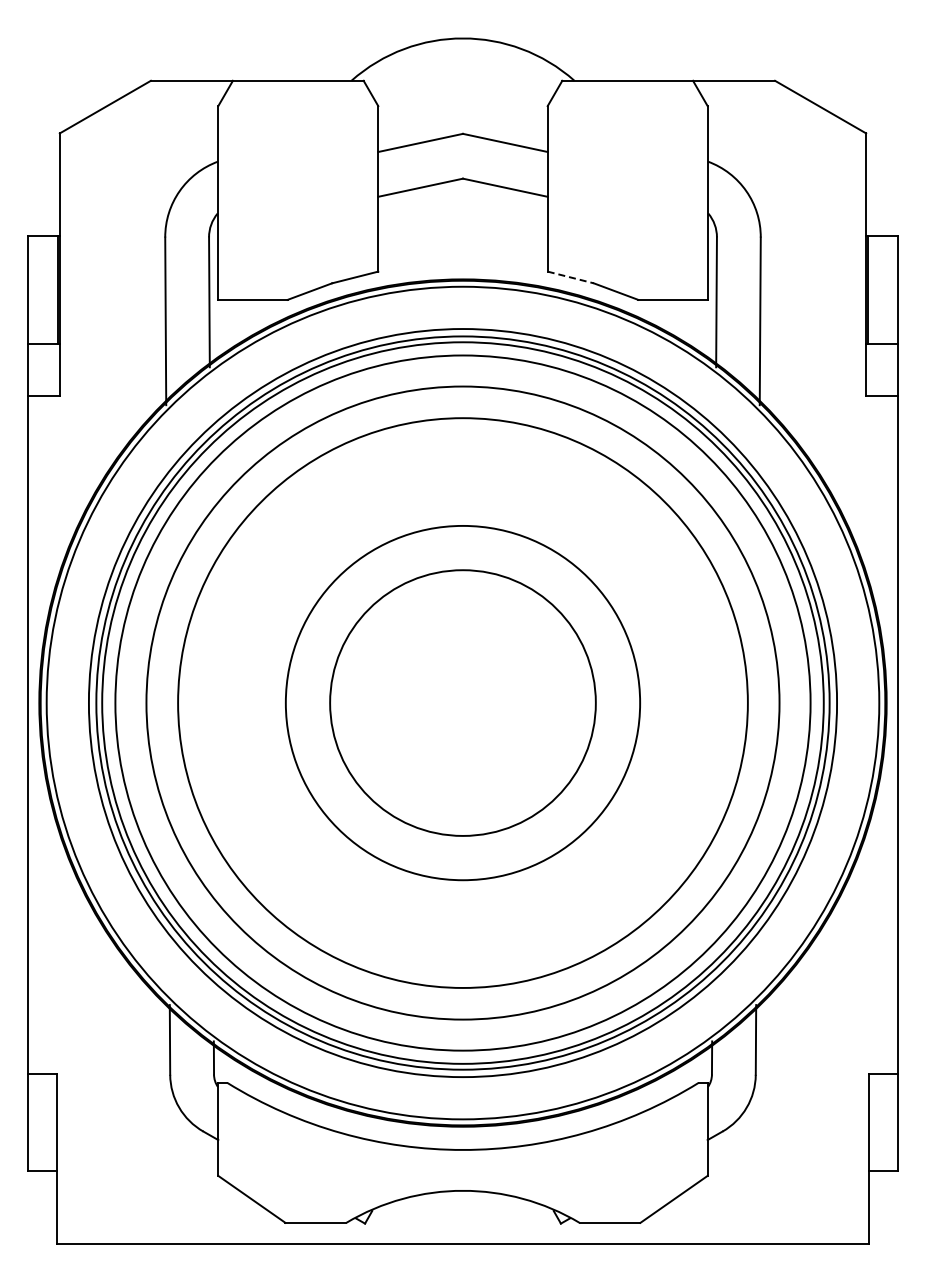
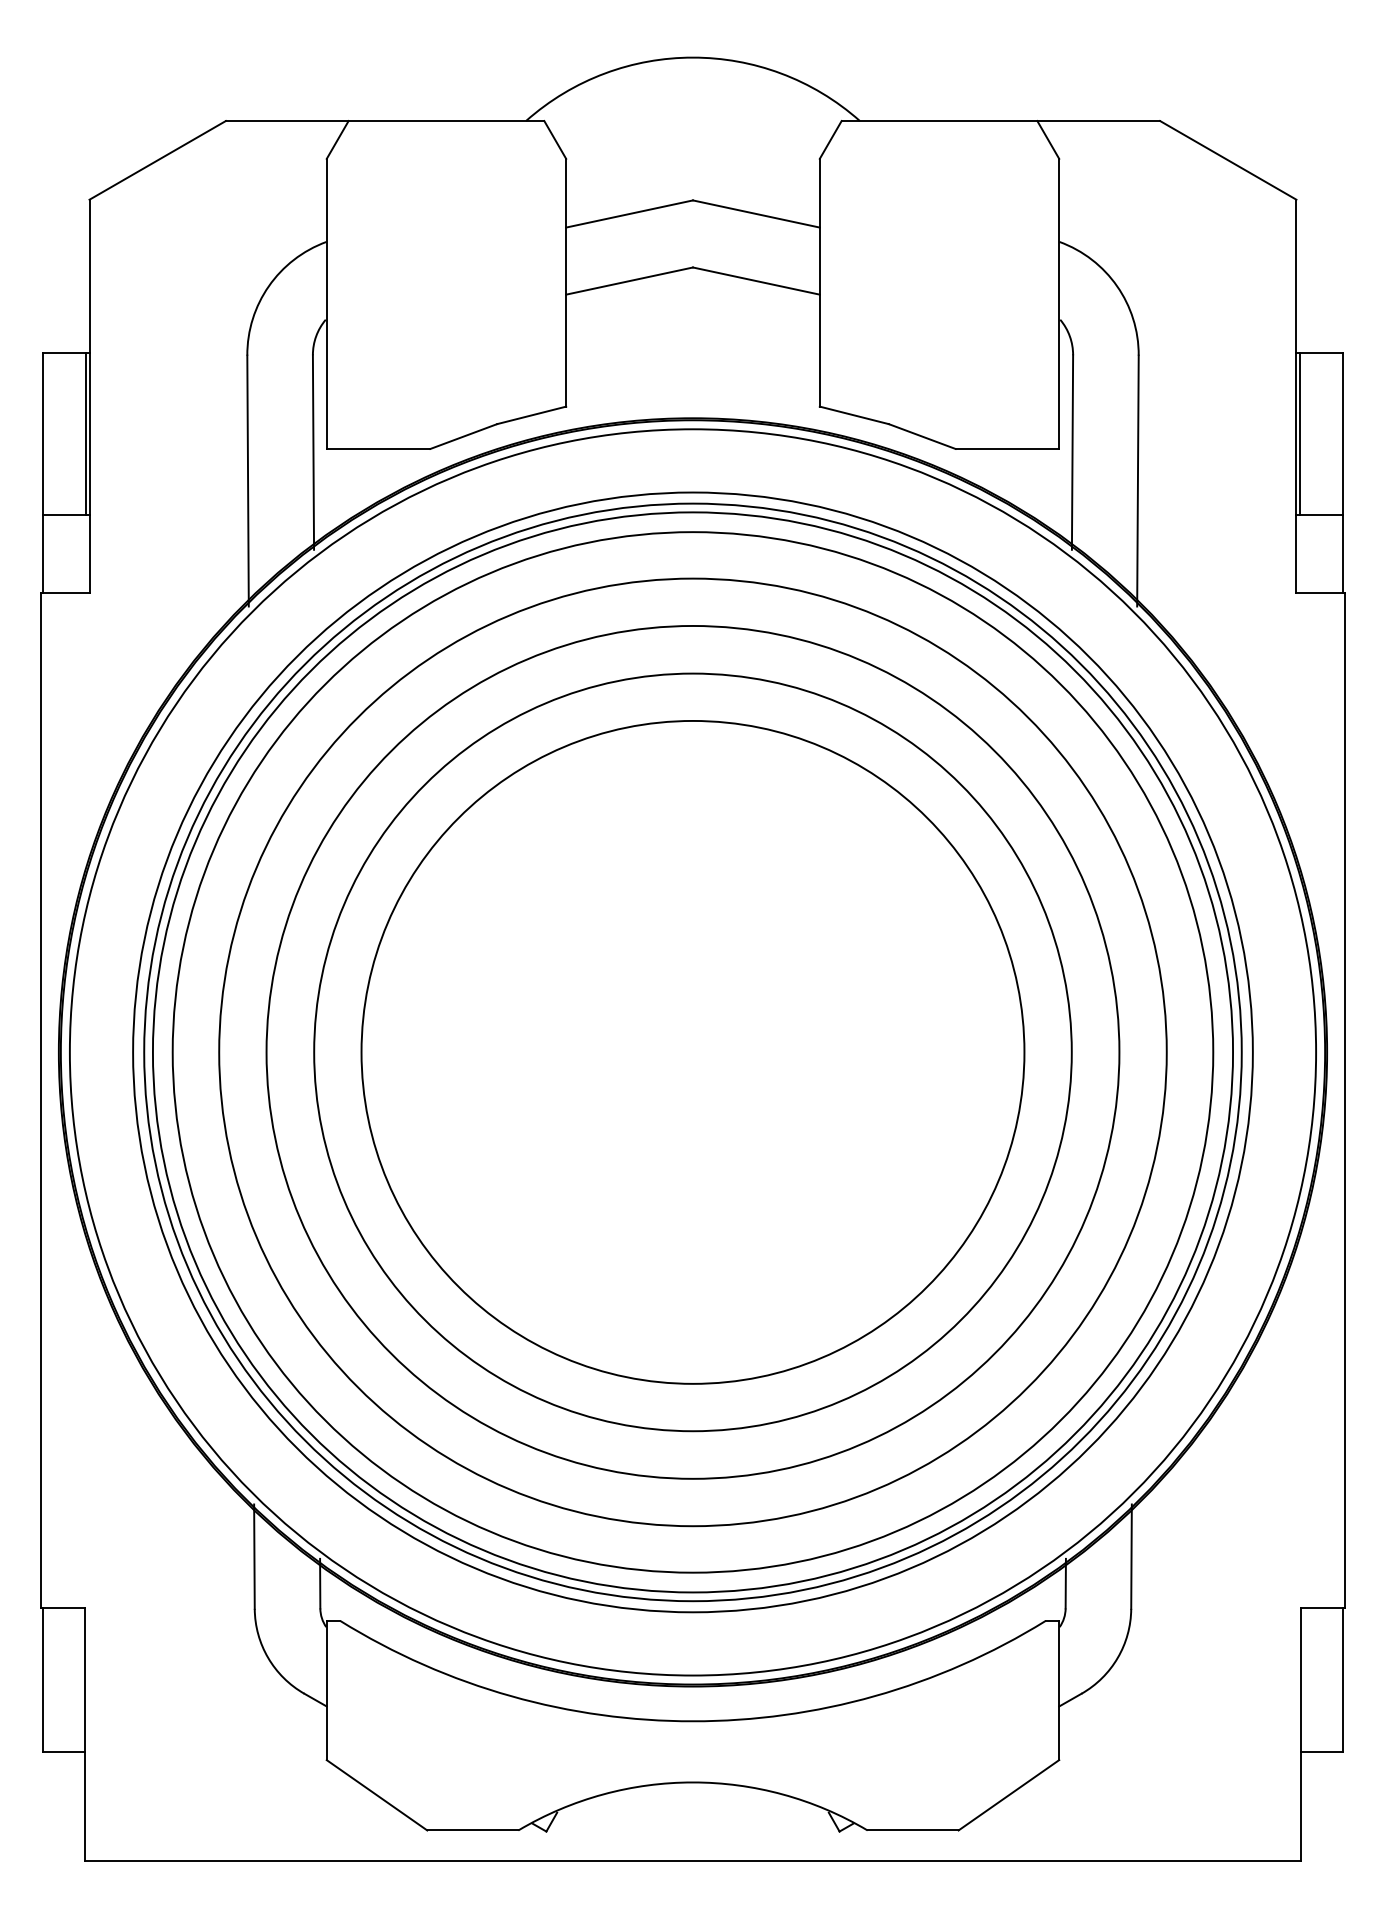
line: (570, 277) -> (853, 415), dashed -> solid
circle: (462, 702) -> (692, 1051), size x1.43
circle: (462, 702) -> (692, 1051), size x1.67

